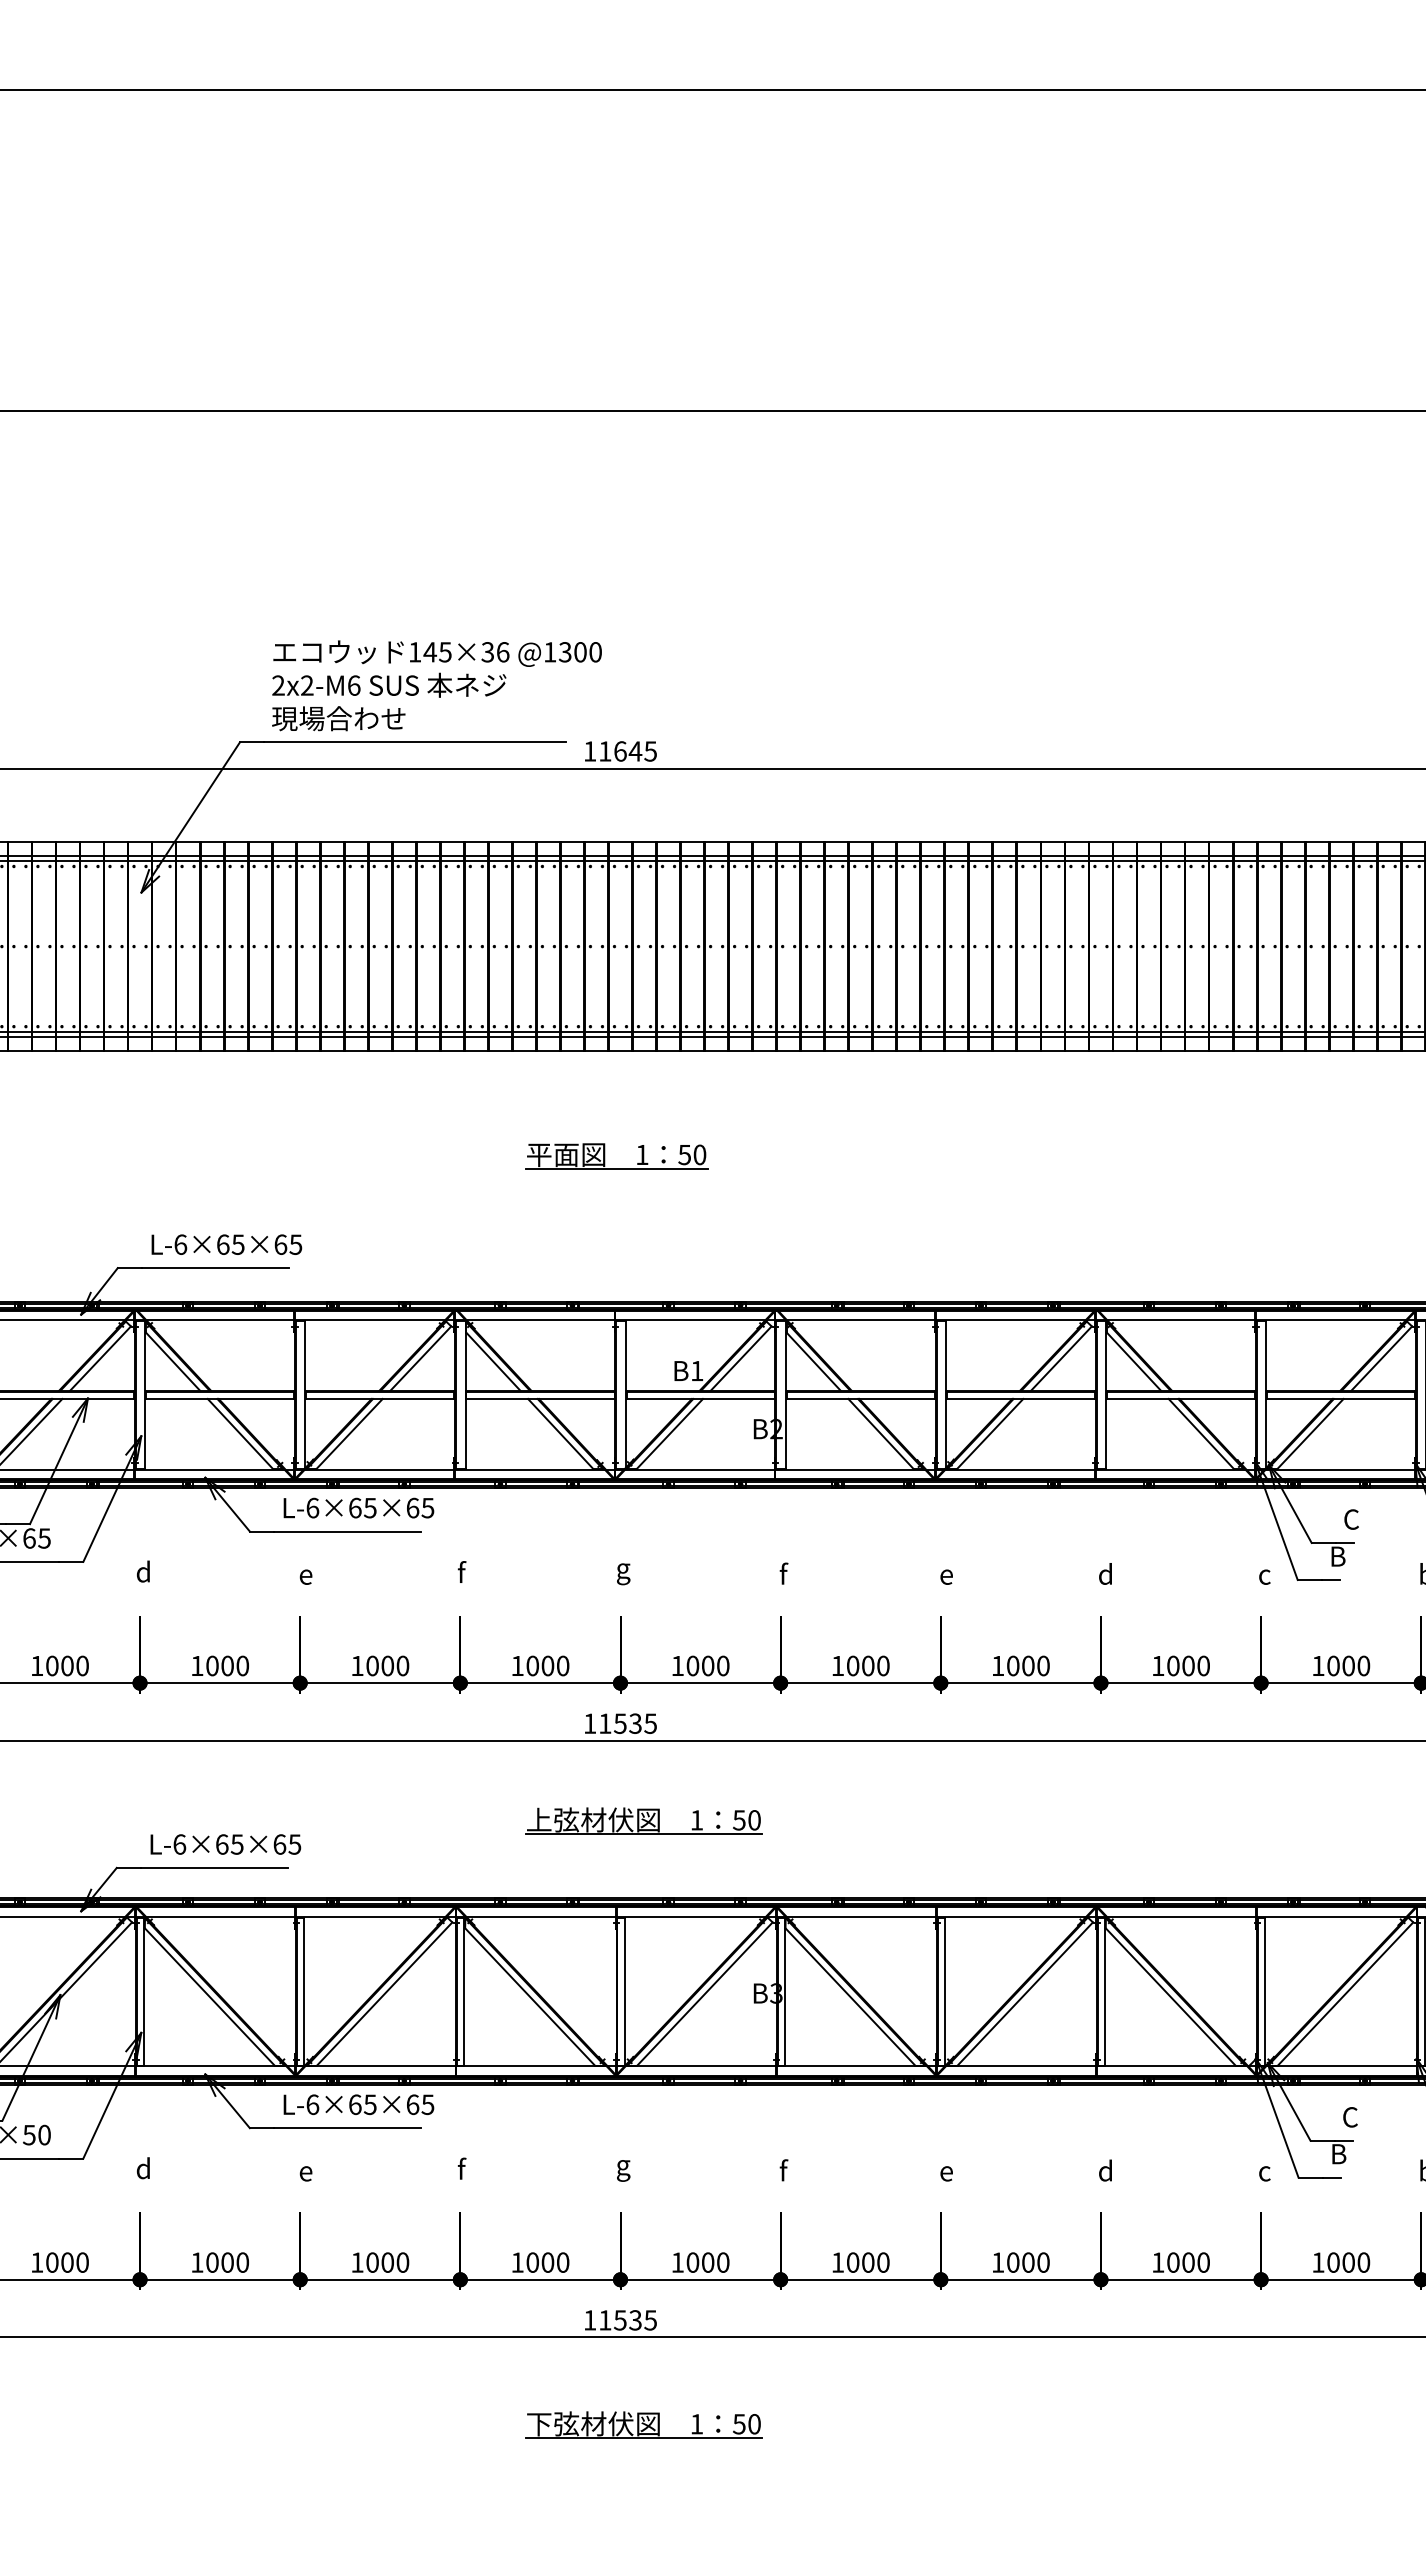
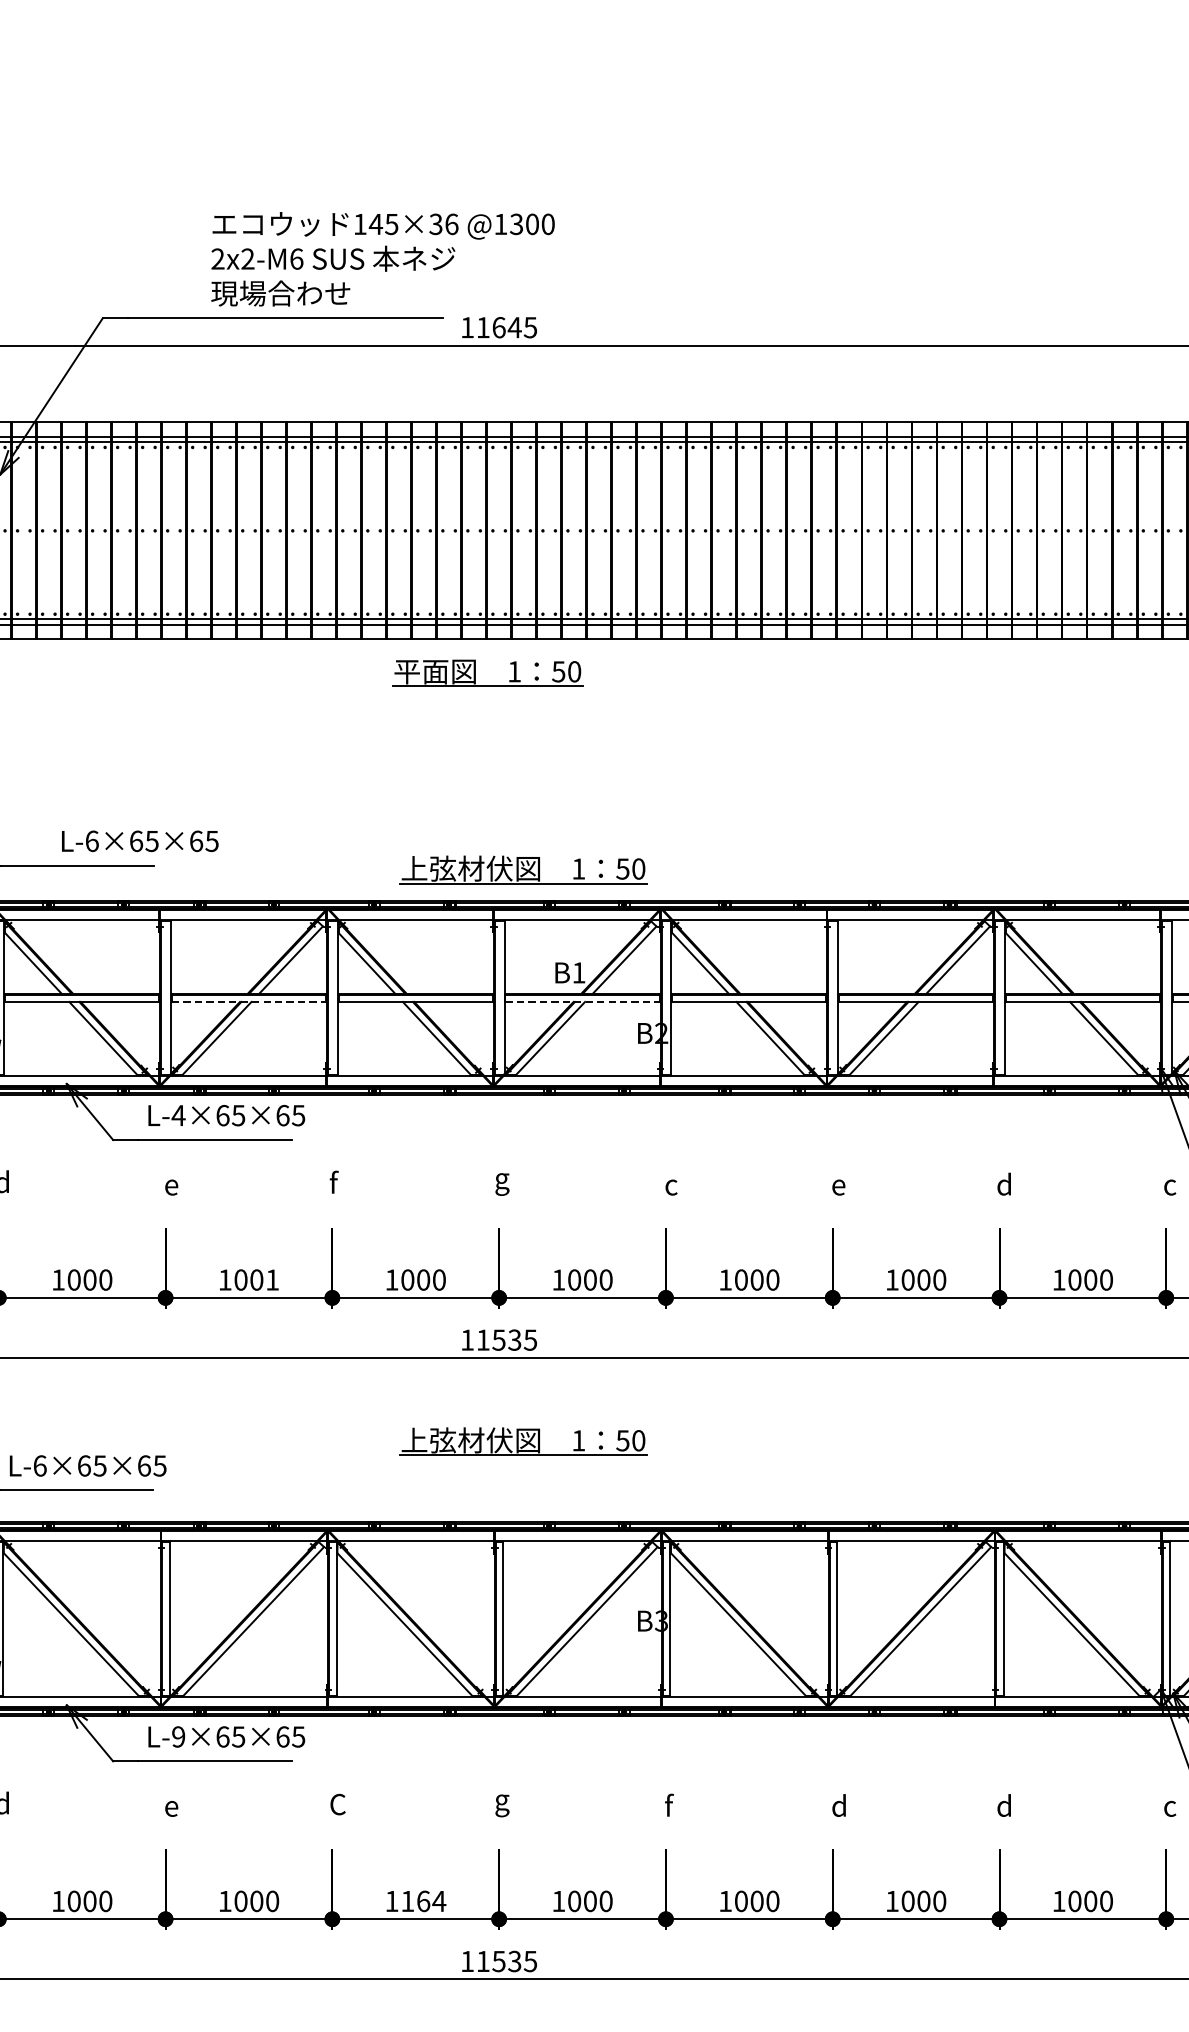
text: (436, 685) -> (382, 258), moved
part: (605, 1156) -> (476, 673), moved
text: (226, 1244) -> (139, 841), moved
part: (643, 1271) -> (523, 869), added
line: (380, 1398) -> (249, 1001), solid -> dashed
line: (701, 1398) -> (583, 1001), solid -> dashed
text: (312, 1507) -> (178, 1114), L-6×65×65 -> L-4×65×65
text: (785, 1573) -> (670, 1183), f -> c
text: (402, 1665) -> (272, 1279), 1000 -> 1001
text: (312, 2104) -> (178, 1736), L-6×65×65 -> L-9×65×65
text: (465, 2168) -> (337, 1803), f -> C
text: (947, 2170) -> (839, 1805), e -> d
text: (547, 2262) -> (423, 1901), 1000 -> 1164

